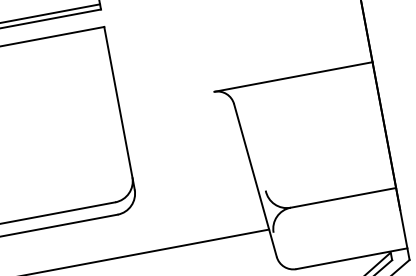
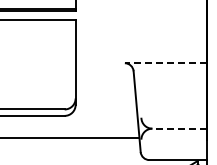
line: (292, 77) -> (165, 63), solid -> dashed
line: (342, 197) -> (179, 128), solid -> dashed

